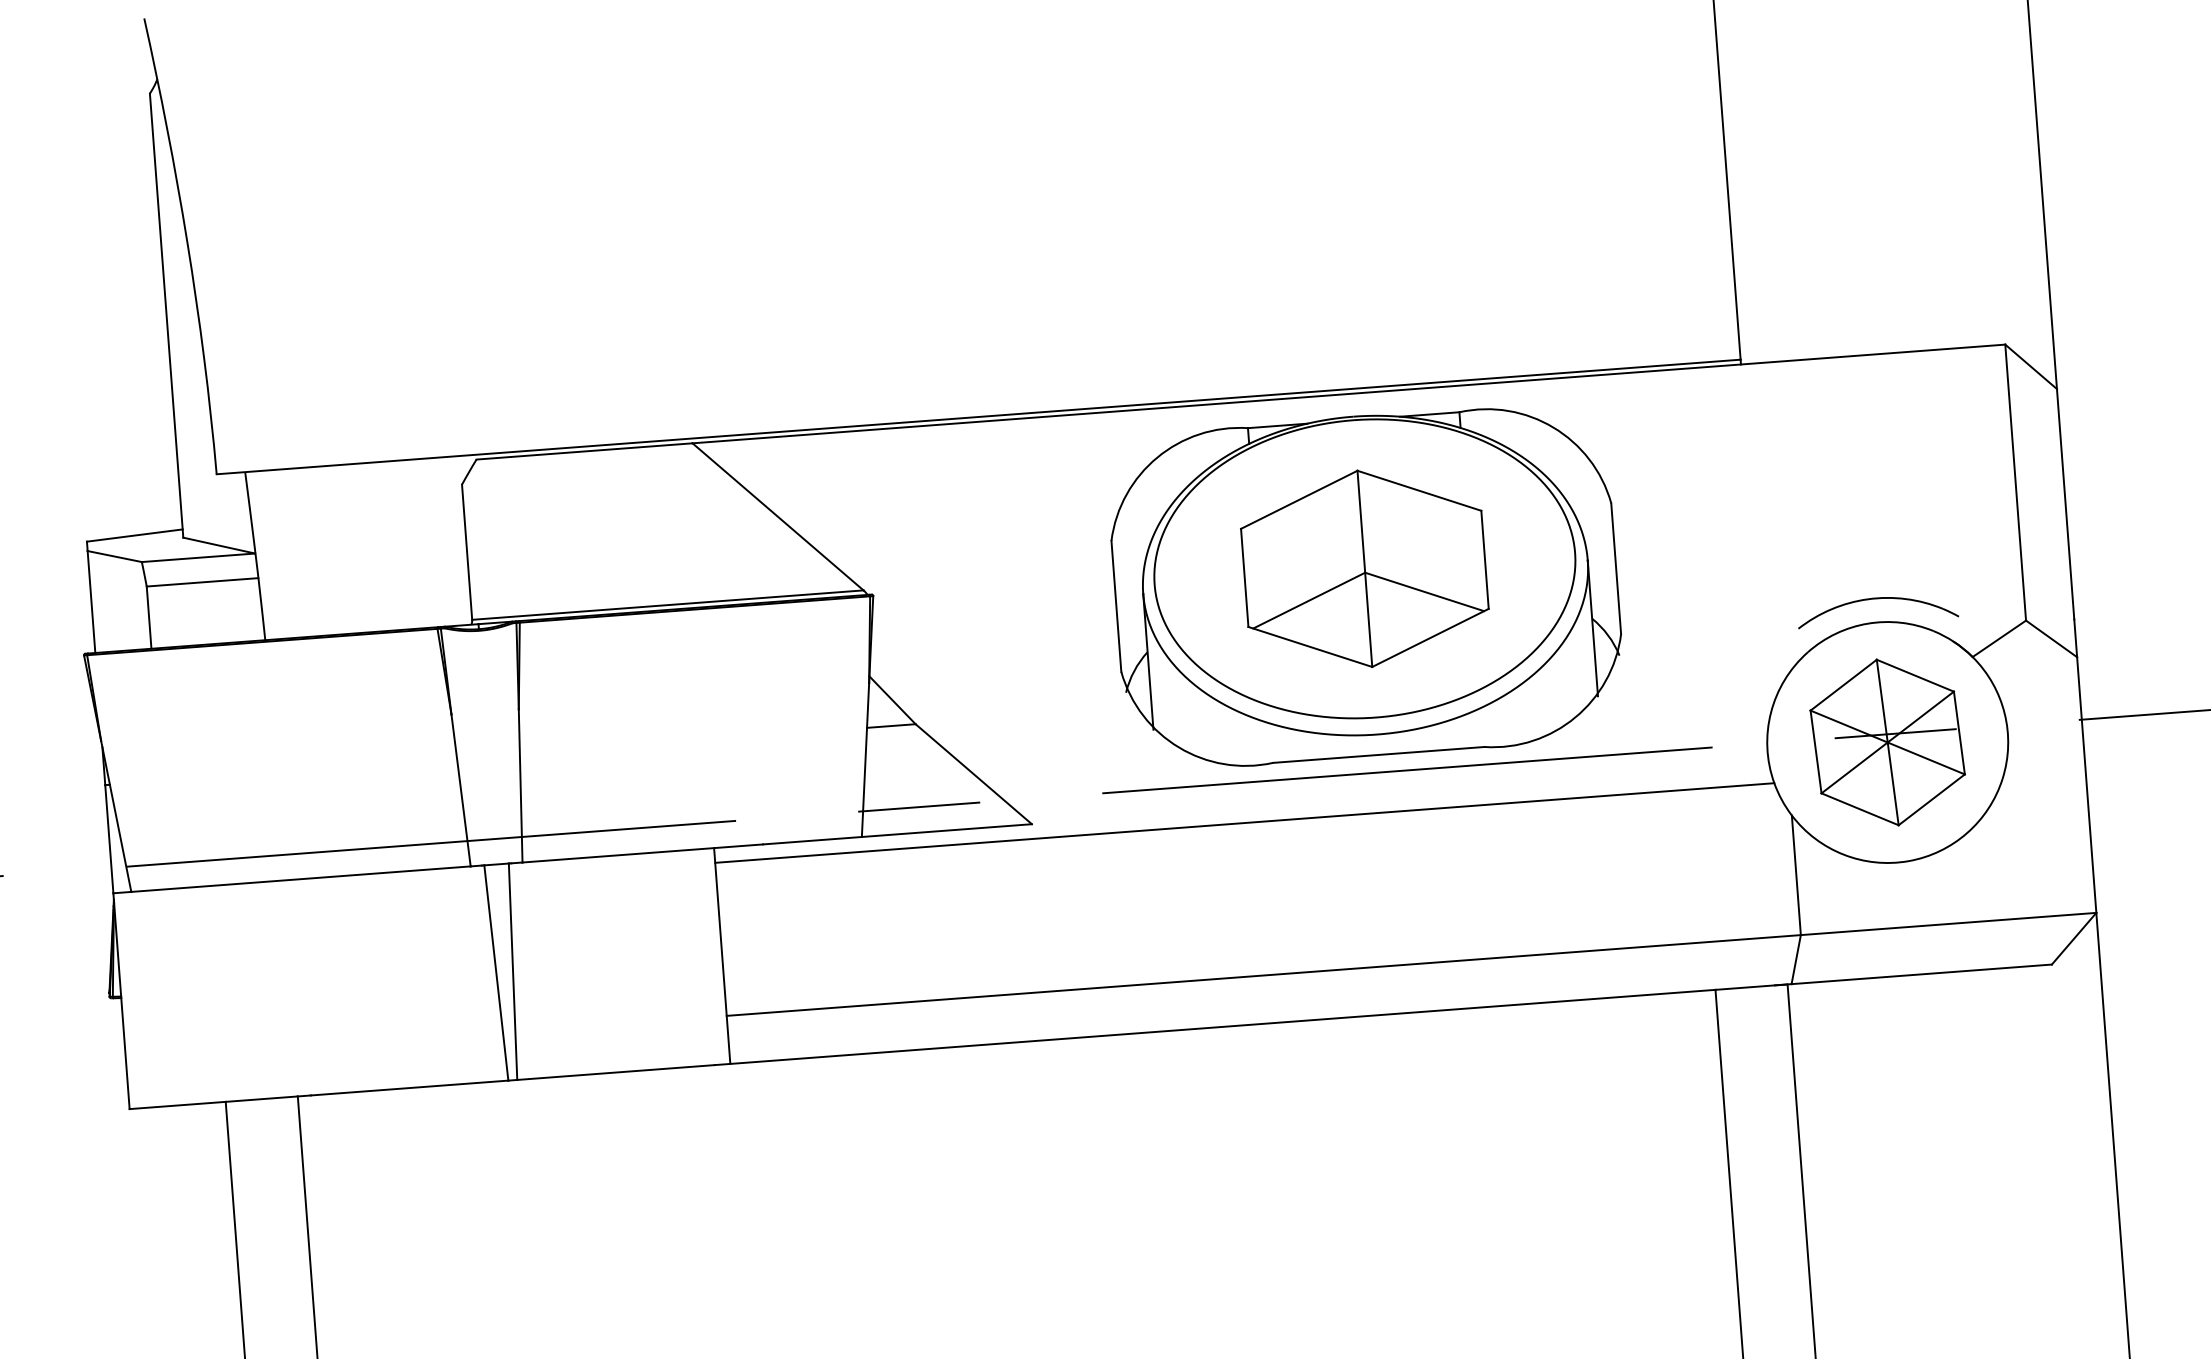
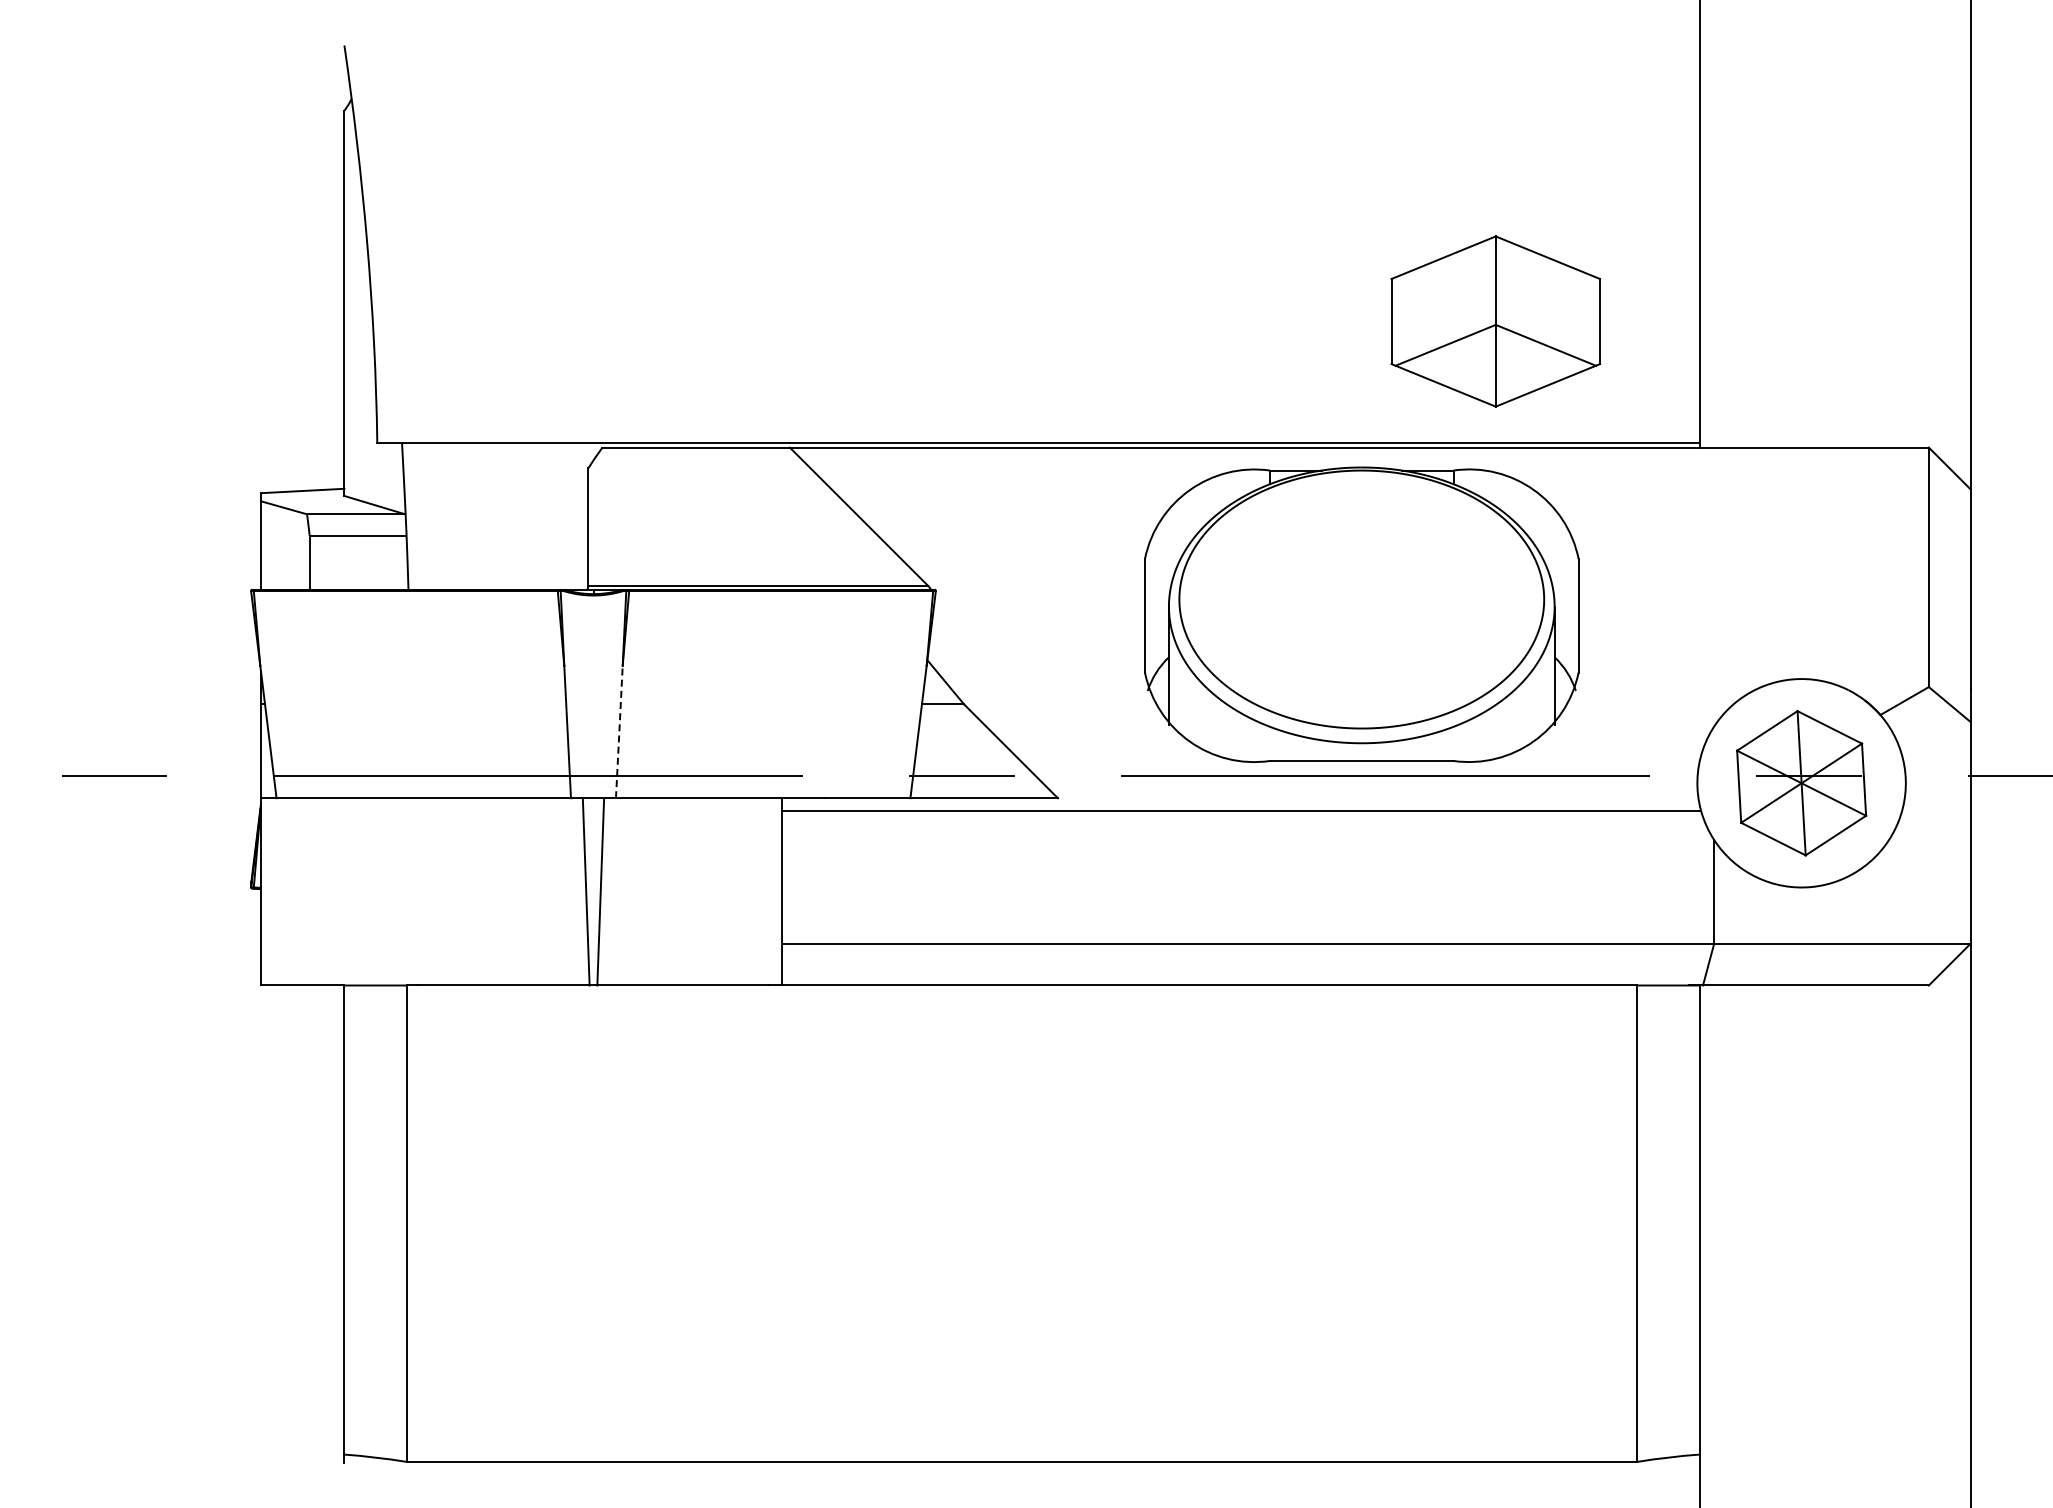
part: (1364, 568) -> (1495, 321), moved
part: (1876, 599) -> (1801, 659), removed
line: (520, 785) -> (619, 731), solid -> dashed

